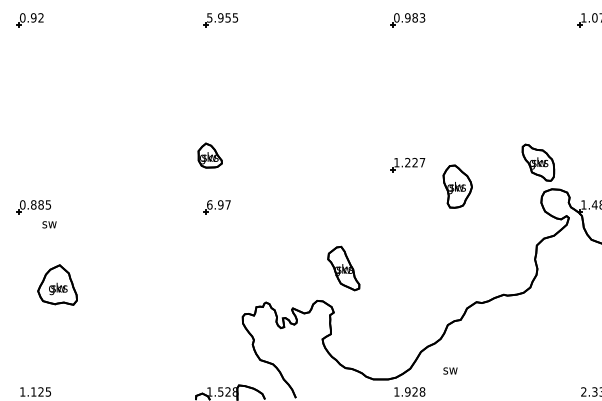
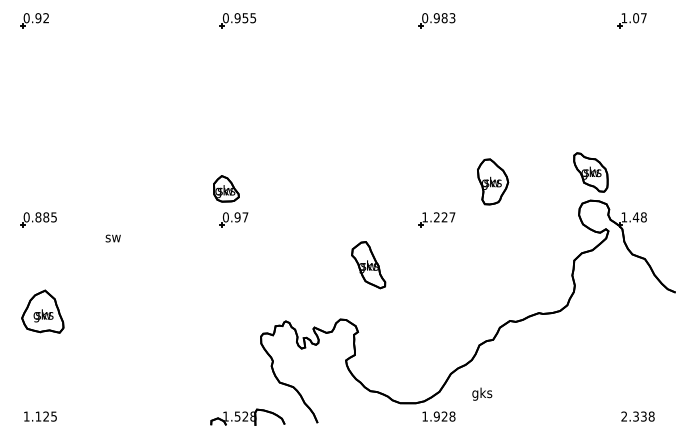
text: (209, 18) -> (225, 18), 5.955 -> 0.955
part: (210, 155) -> (226, 188), moved
part: (538, 162) -> (590, 172), moved
part: (407, 164) -> (436, 219), moved
part: (458, 186) -> (493, 181), moved
text: (209, 205) -> (225, 217), 6.97 -> 0.97
text: (48, 224) -> (112, 238), moved
part: (343, 268) -> (368, 265), moved
part: (57, 284) -> (42, 311), moved
text: (450, 370) -> (482, 393), sw -> gks

